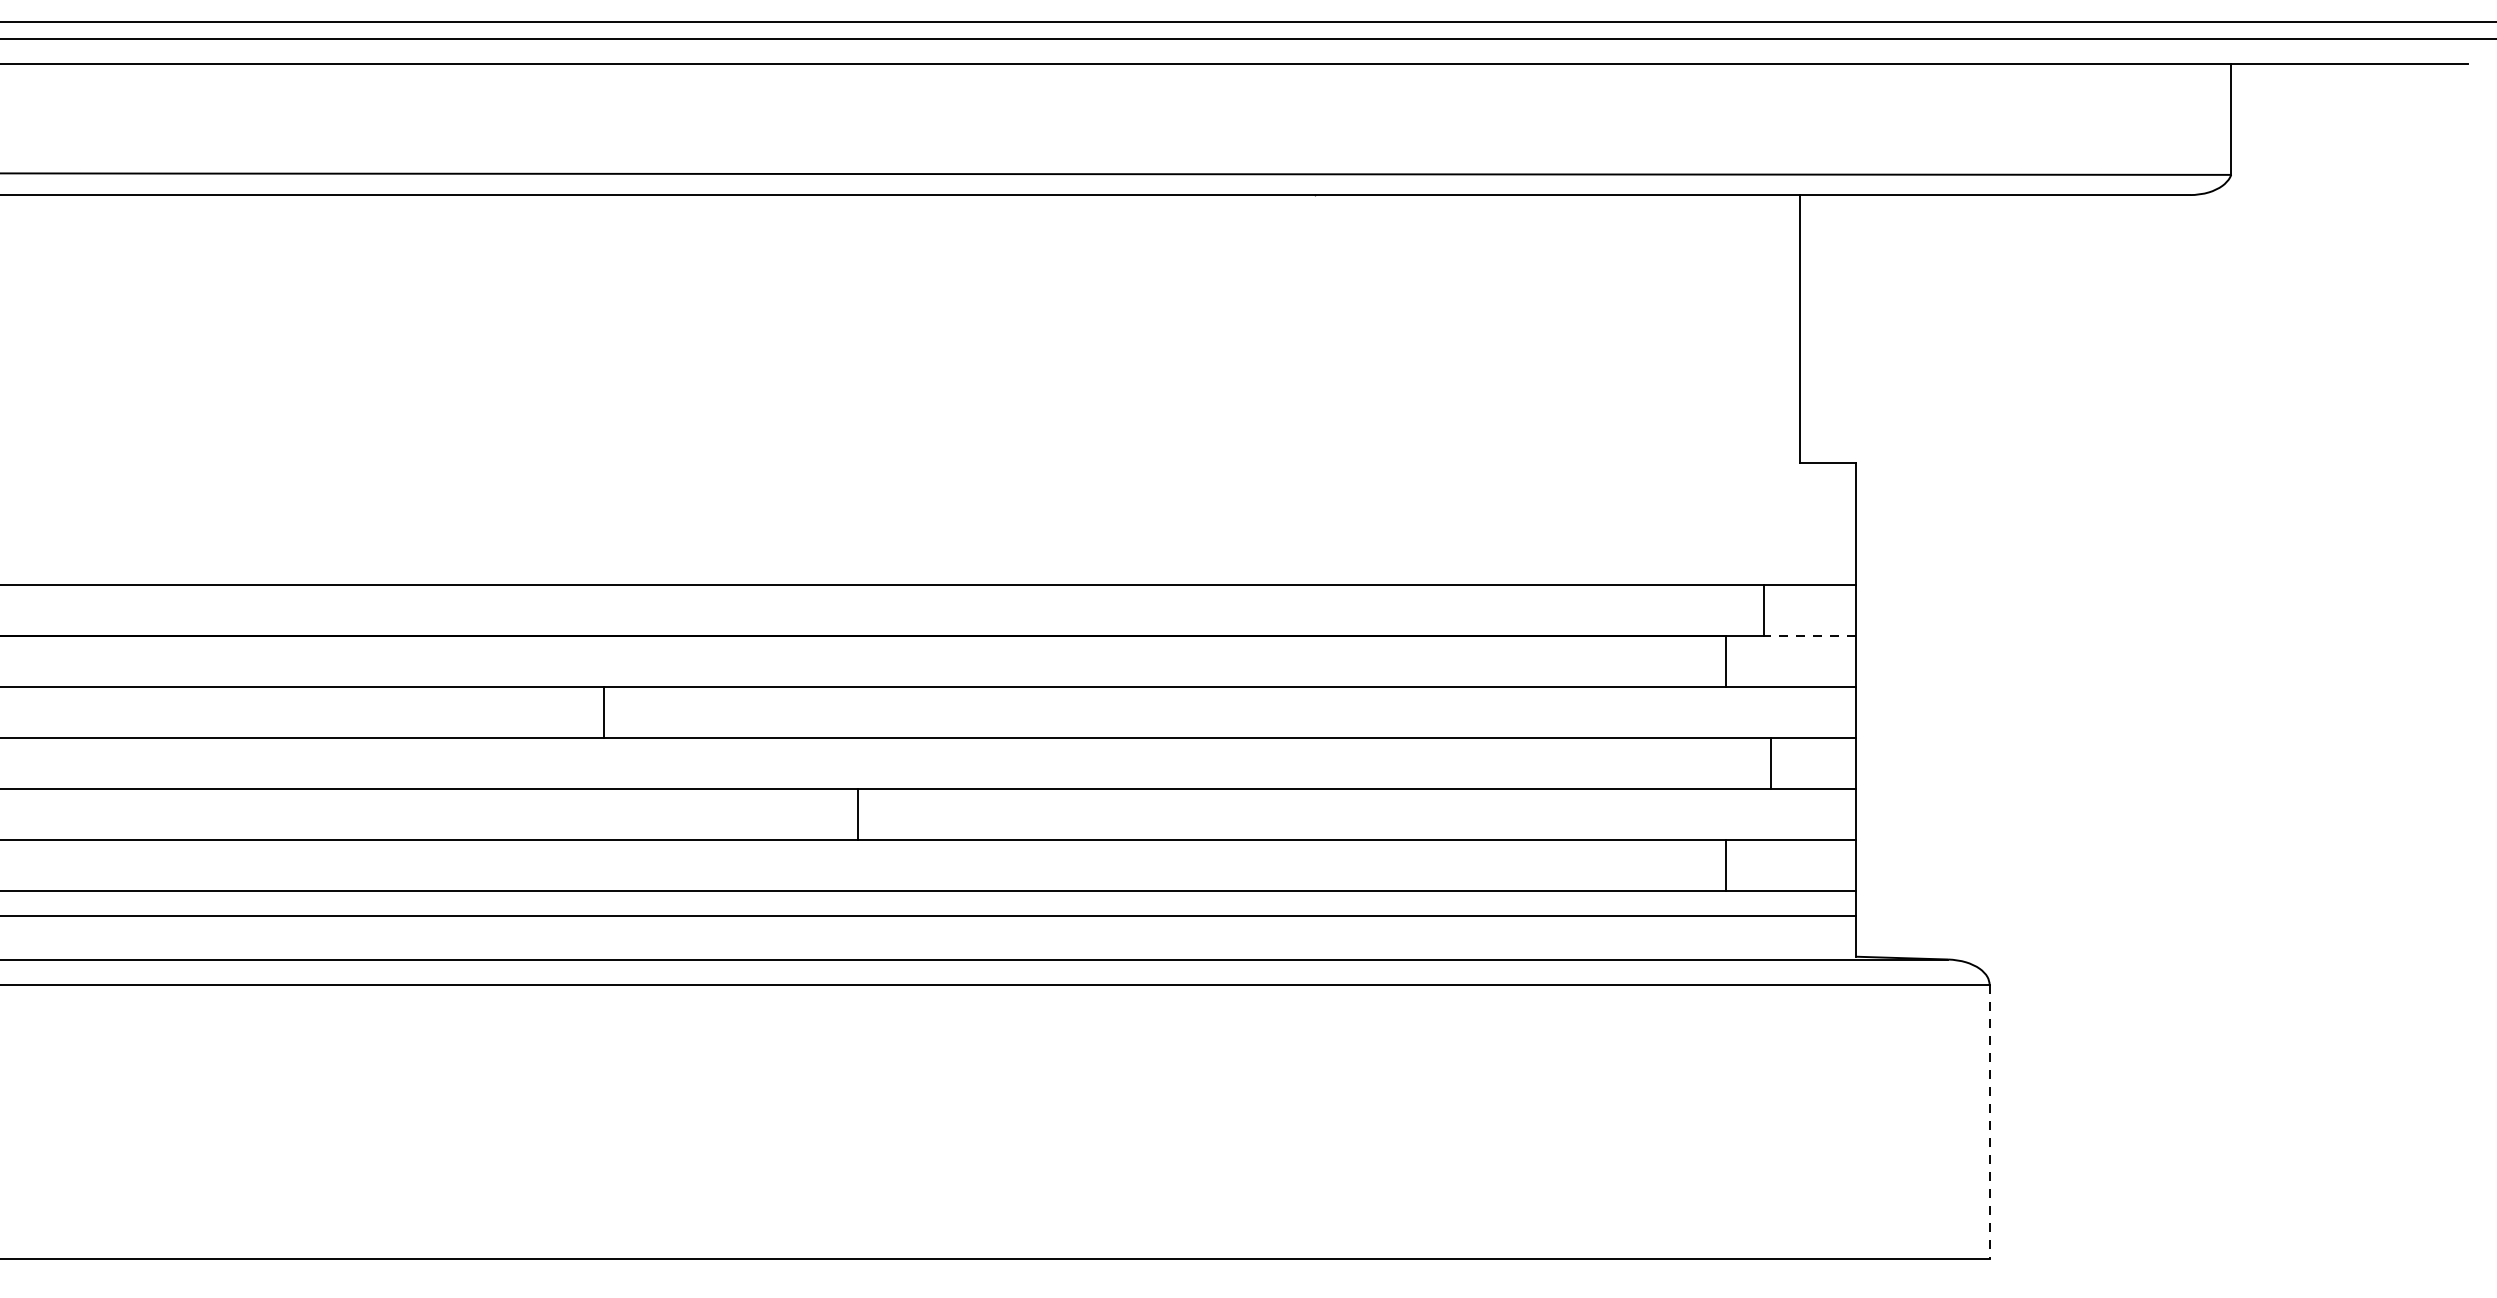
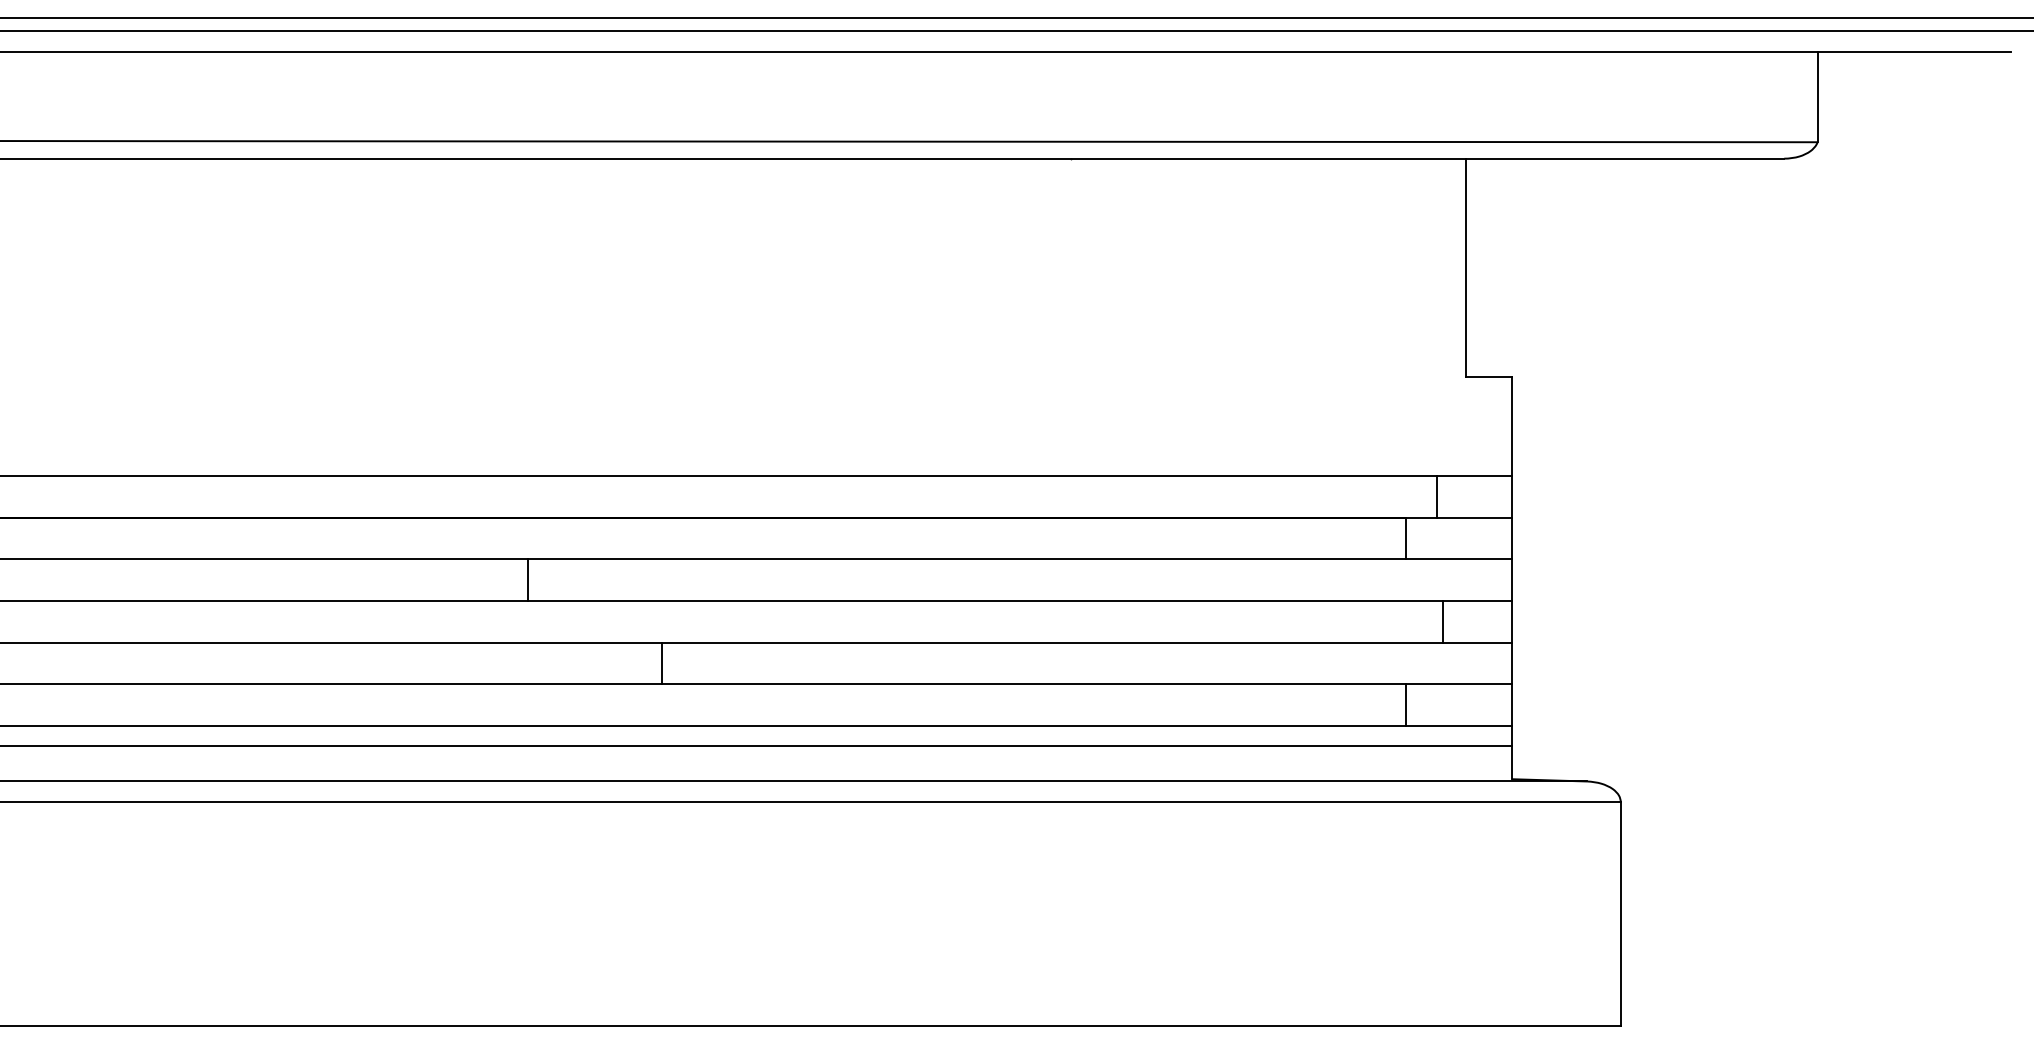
line: (1809, 635) -> (1474, 517), dashed -> solid
line: (603, 711) -> (528, 579), moved
line: (857, 813) -> (661, 662), moved
line: (1989, 1122) -> (1620, 914), dashed -> solid

